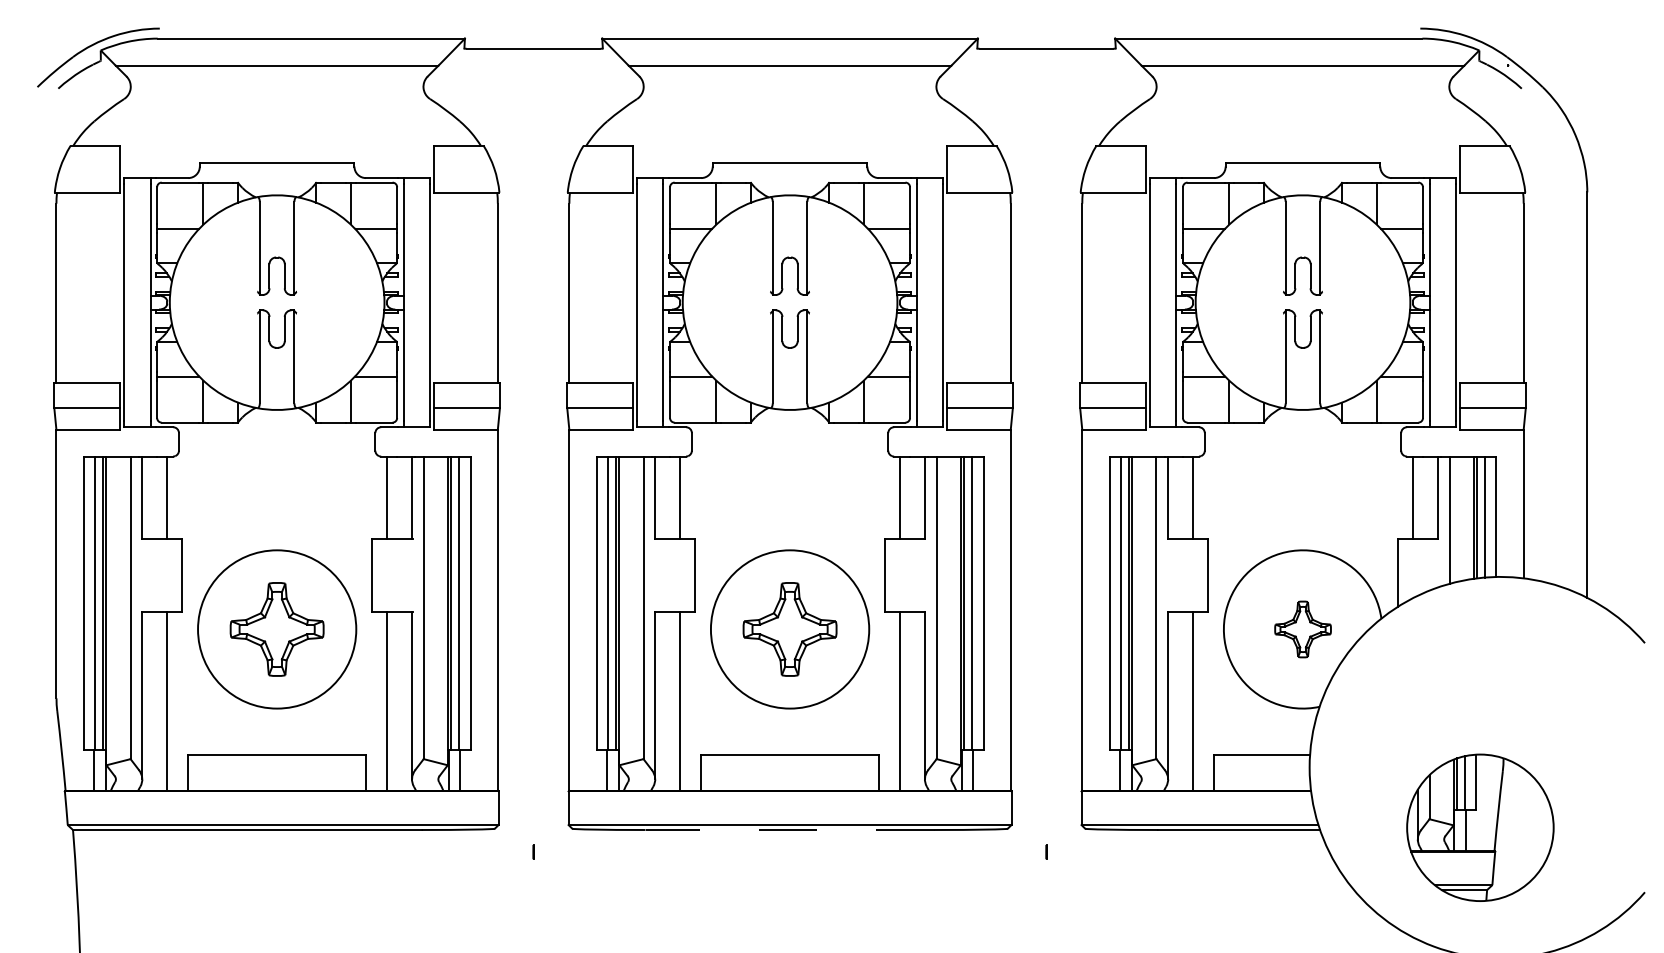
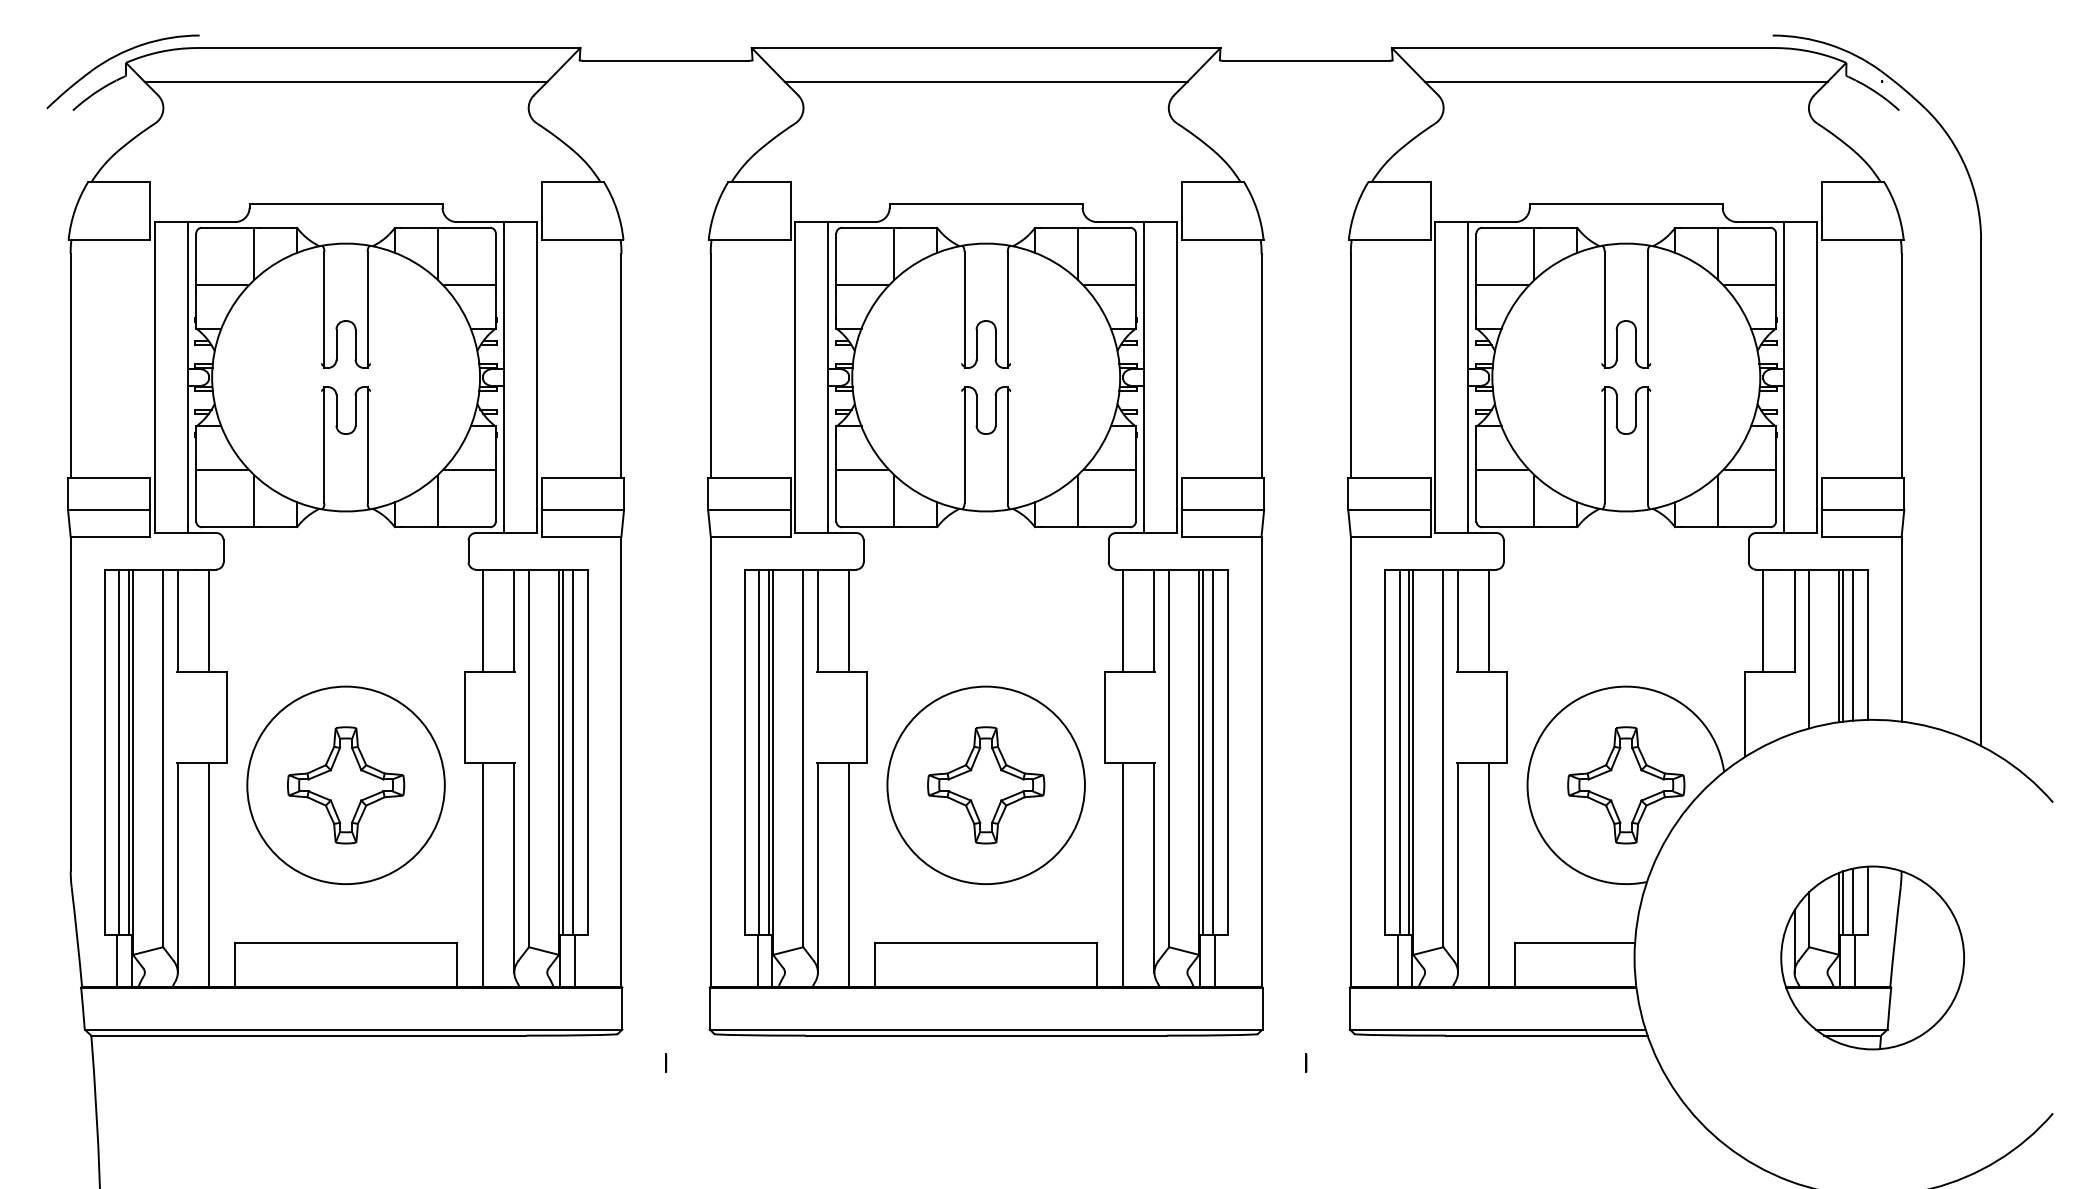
part: (1303, 629) -> (1626, 785), size x1.67
part: (1480, 827) -> (1872, 957), moved
line: (789, 829) -> (985, 1035), dashed -> solid

